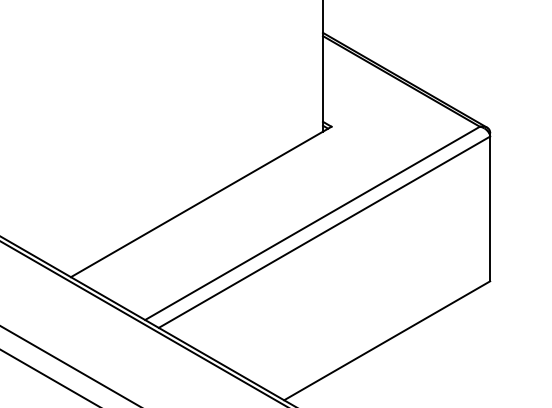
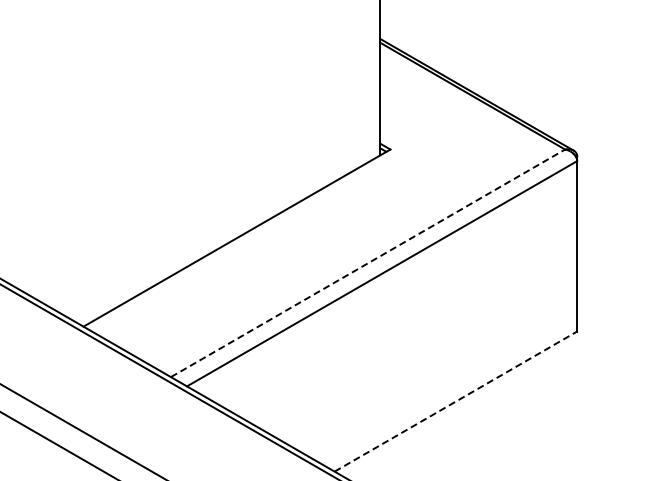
line: (312, 223) -> (368, 263), solid -> dashed
line: (387, 340) -> (456, 401), solid -> dashed

